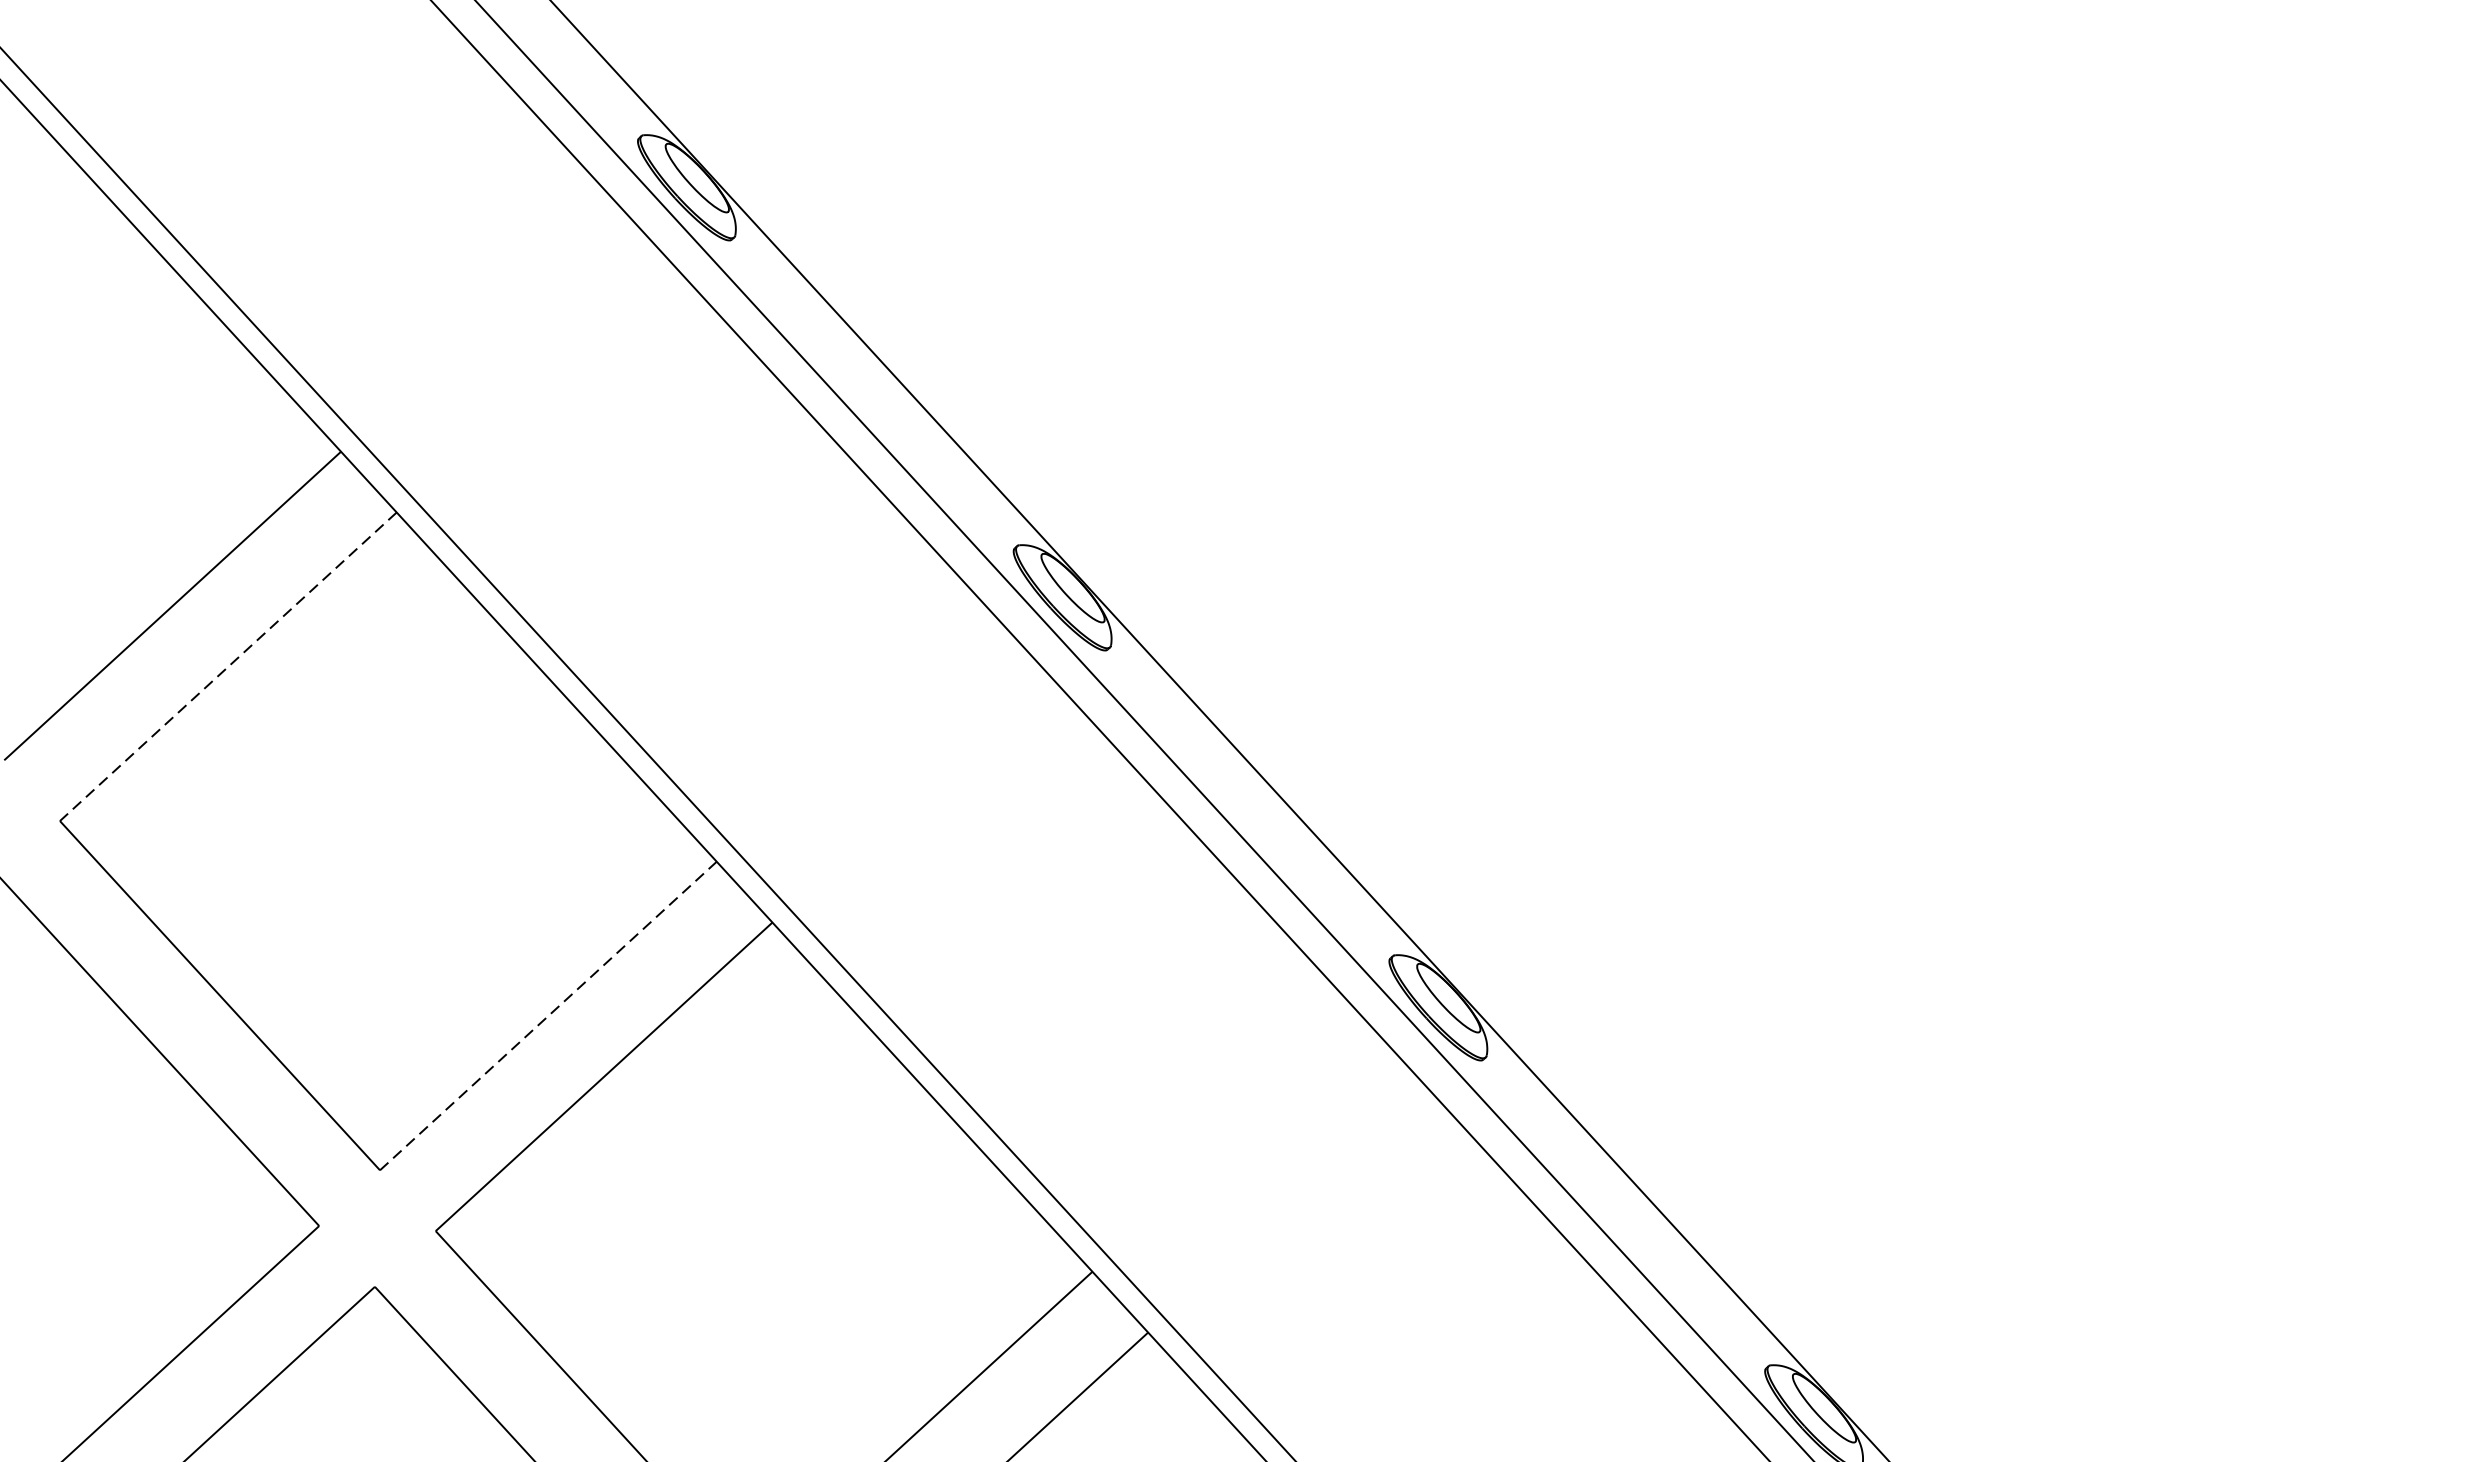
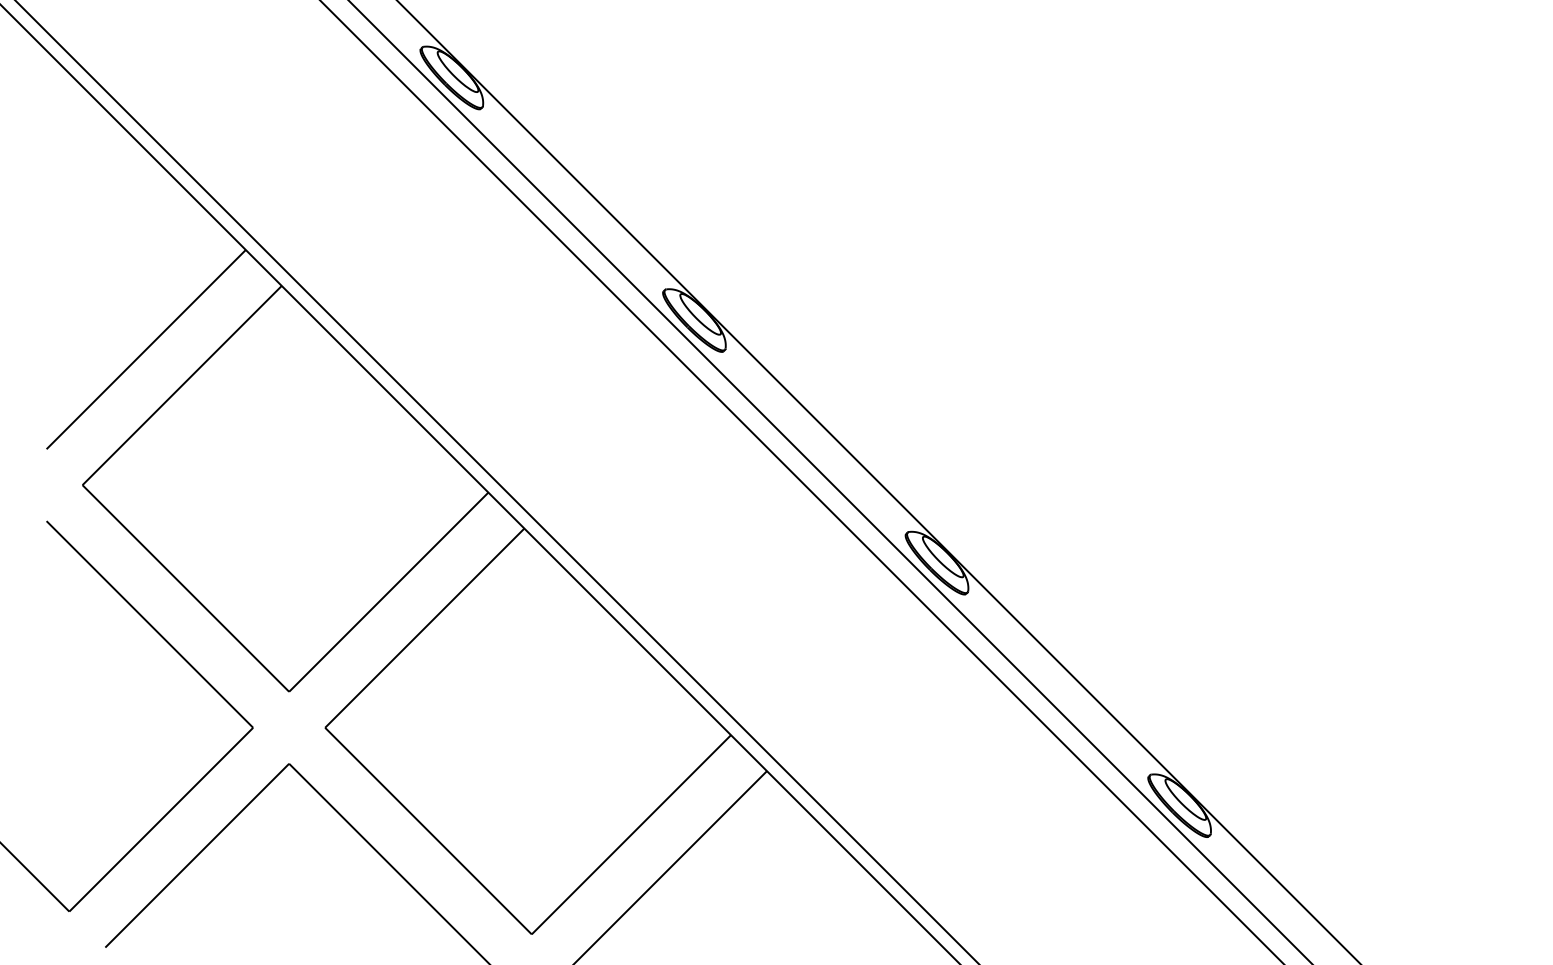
line: (228, 666) -> (182, 385), dashed -> solid
line: (547, 1016) -> (388, 592), dashed -> solid

